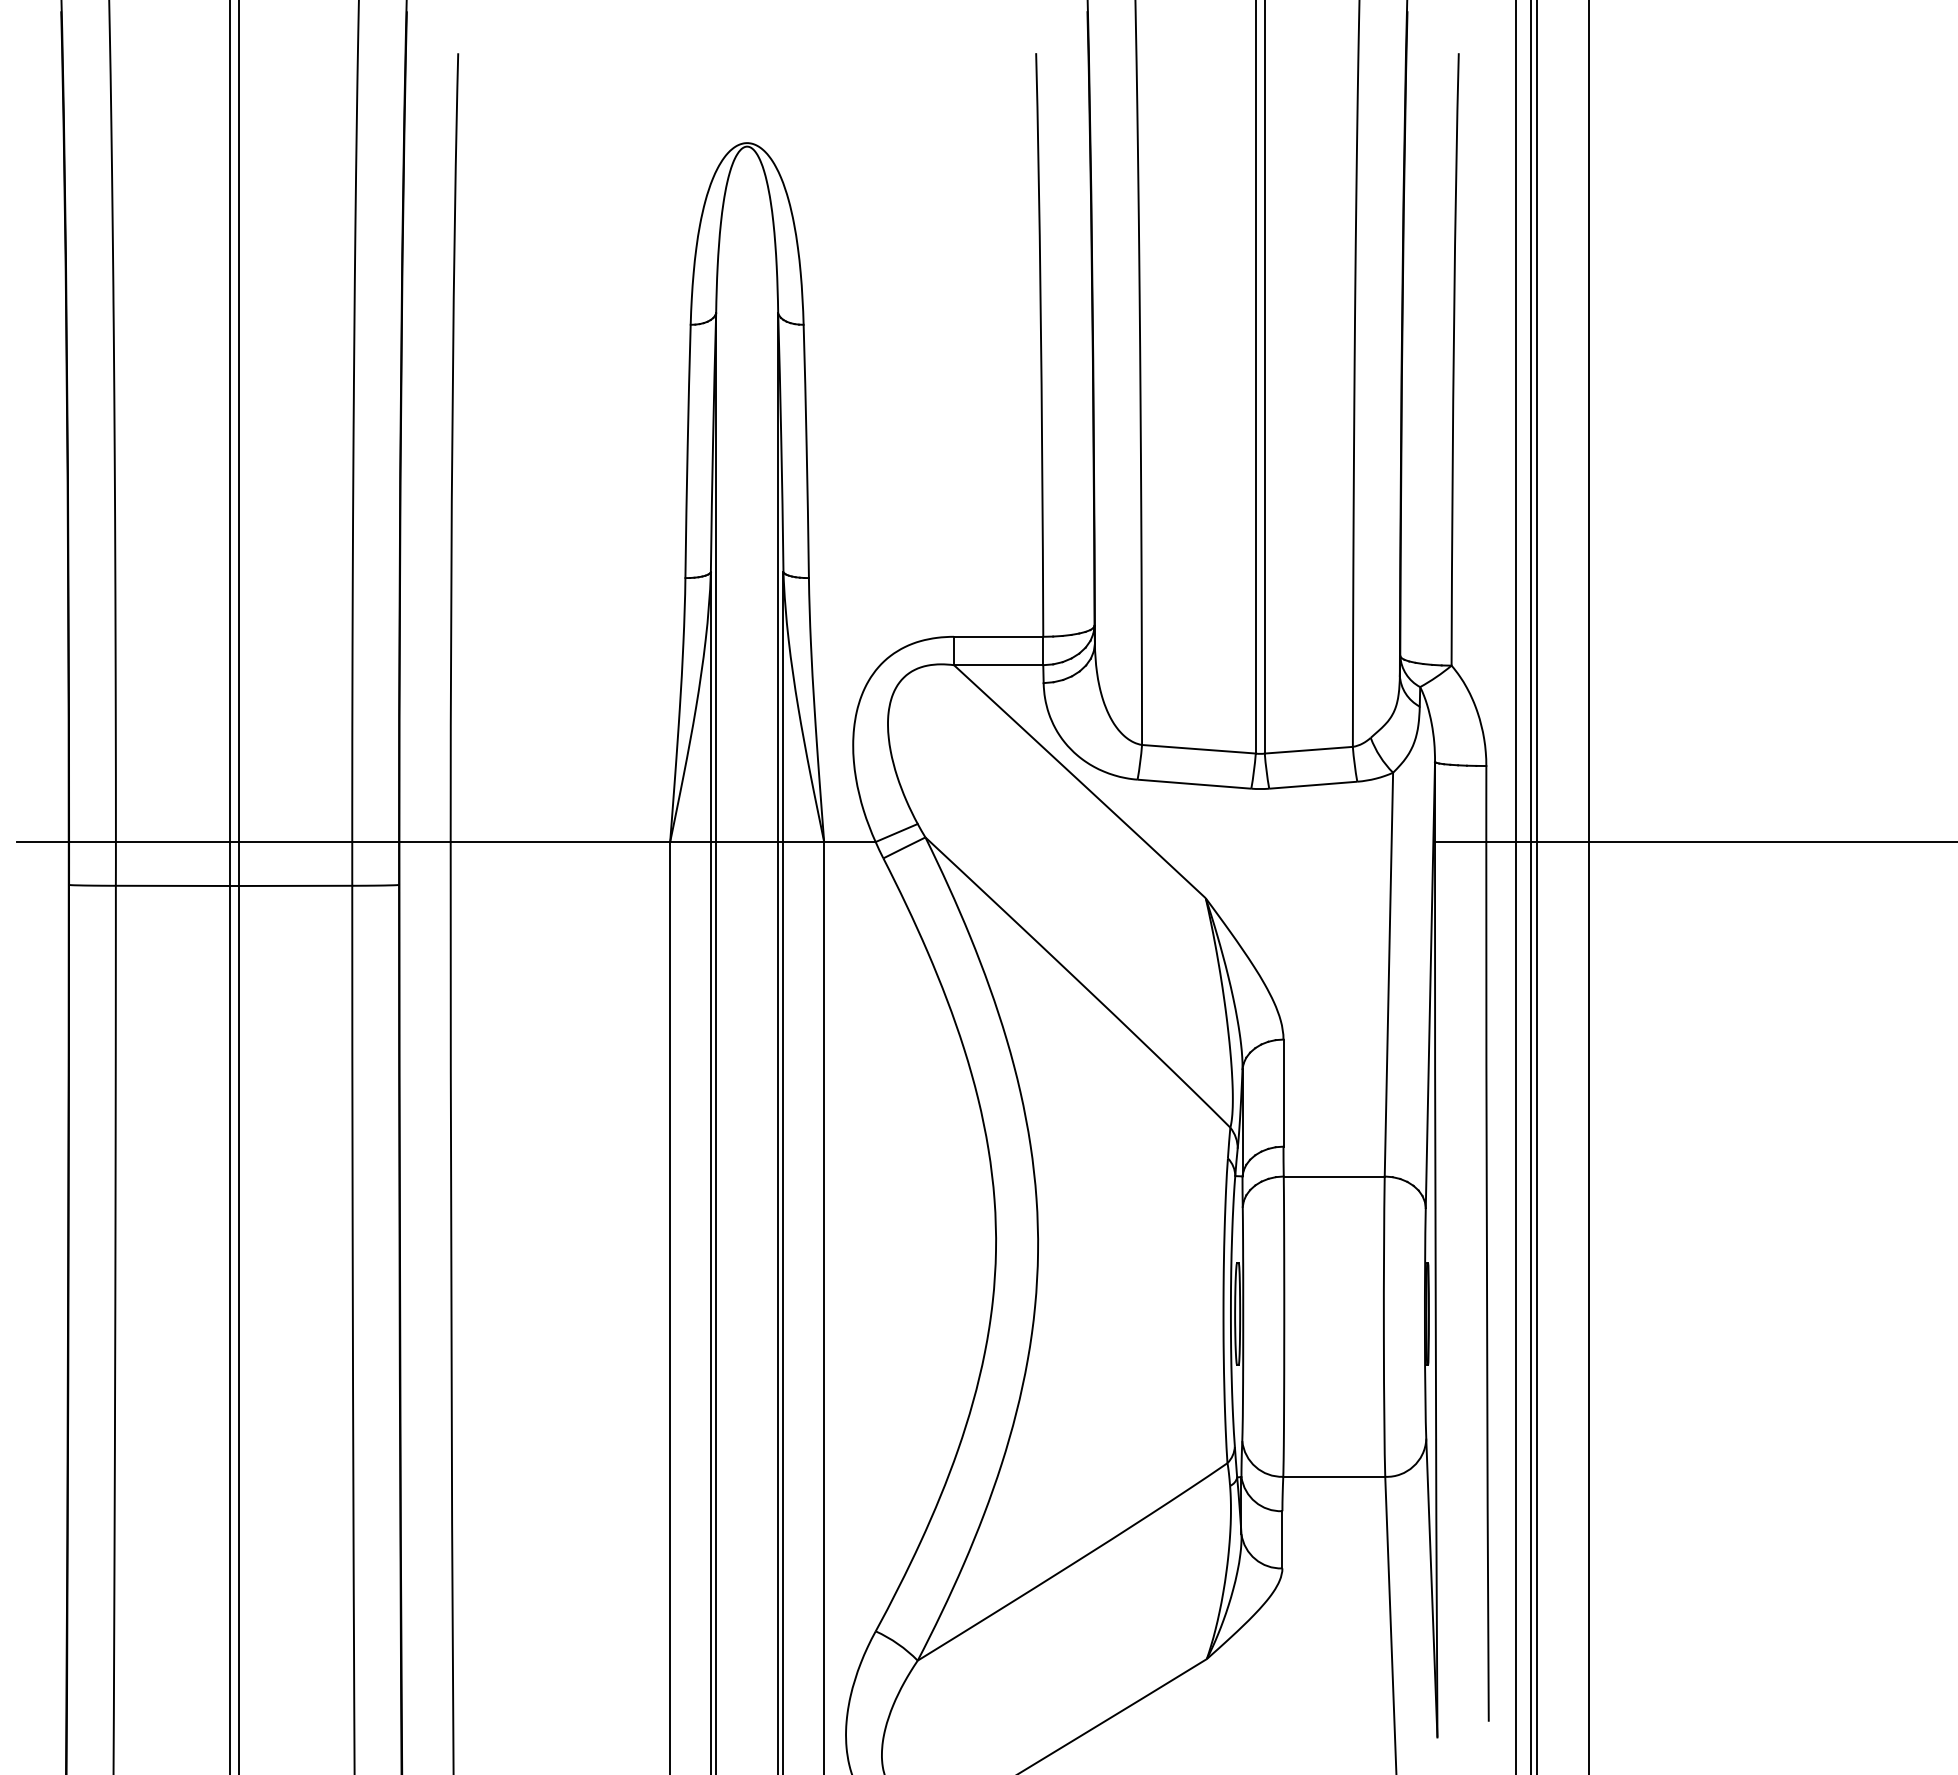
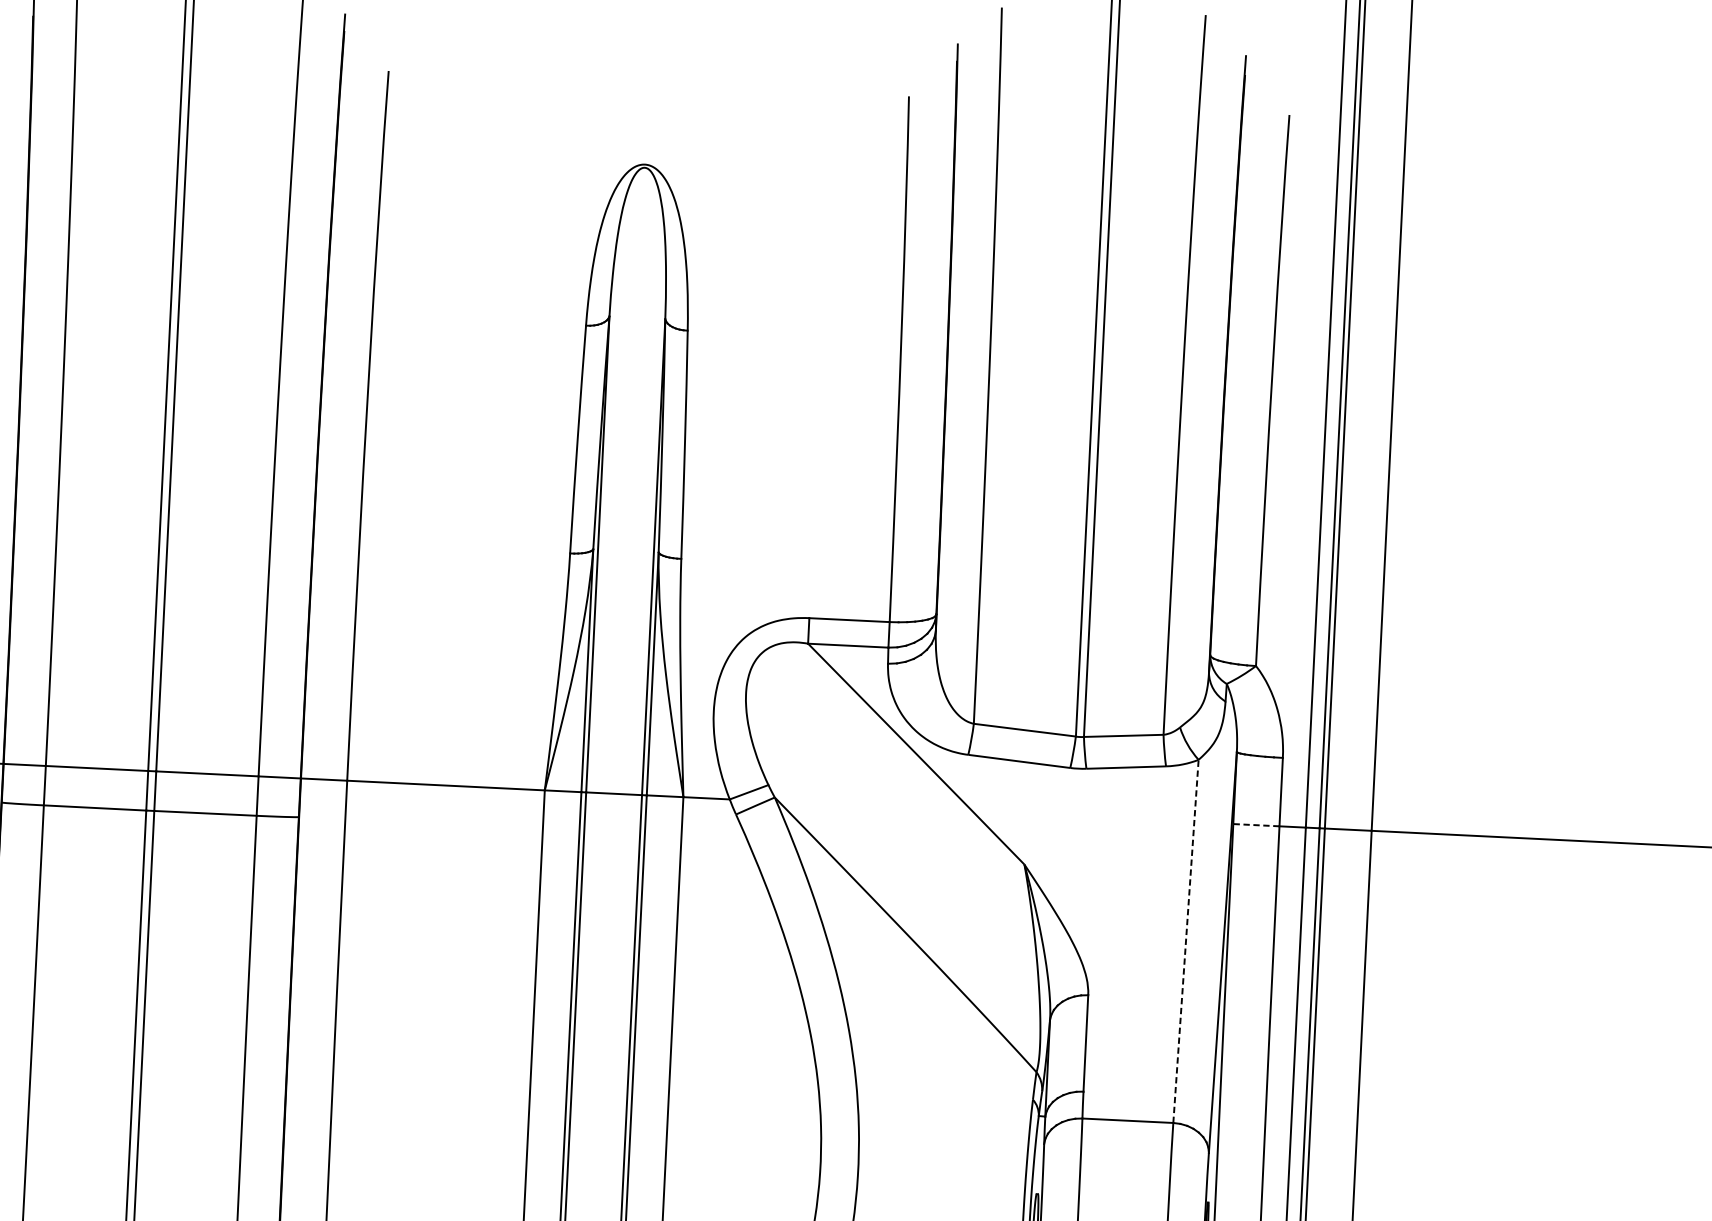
line: (1460, 842) -> (1256, 825), solid -> dashed
line: (1388, 974) -> (1185, 941), solid -> dashed

